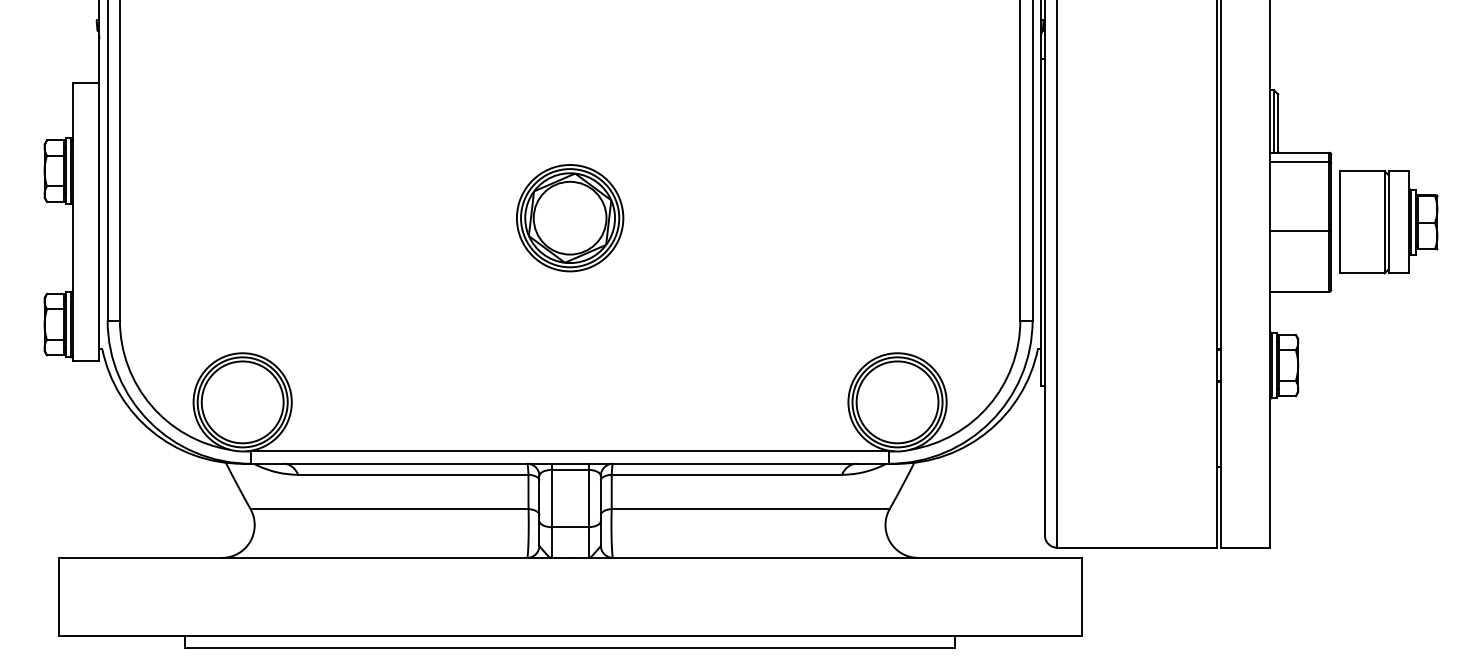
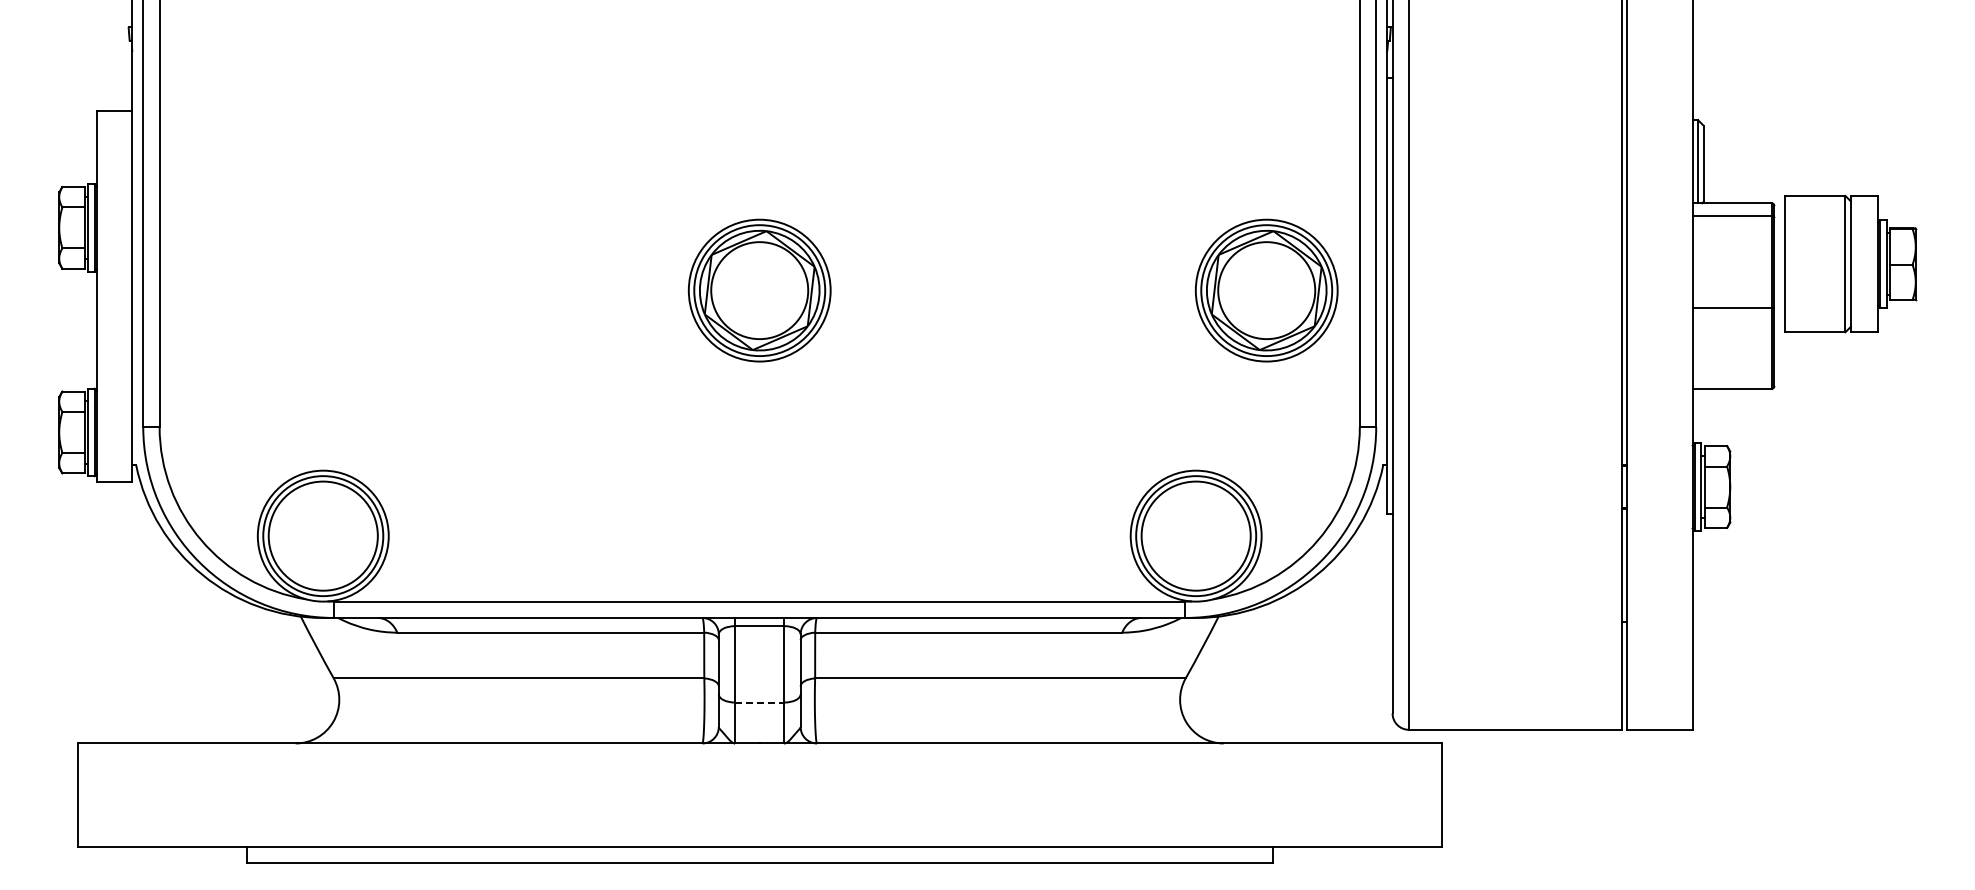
part: (950, 218) -> (1266, 290), added
part: (1388, 221) -> (1850, 263), moved
line: (569, 527) -> (759, 702), solid -> dashed

